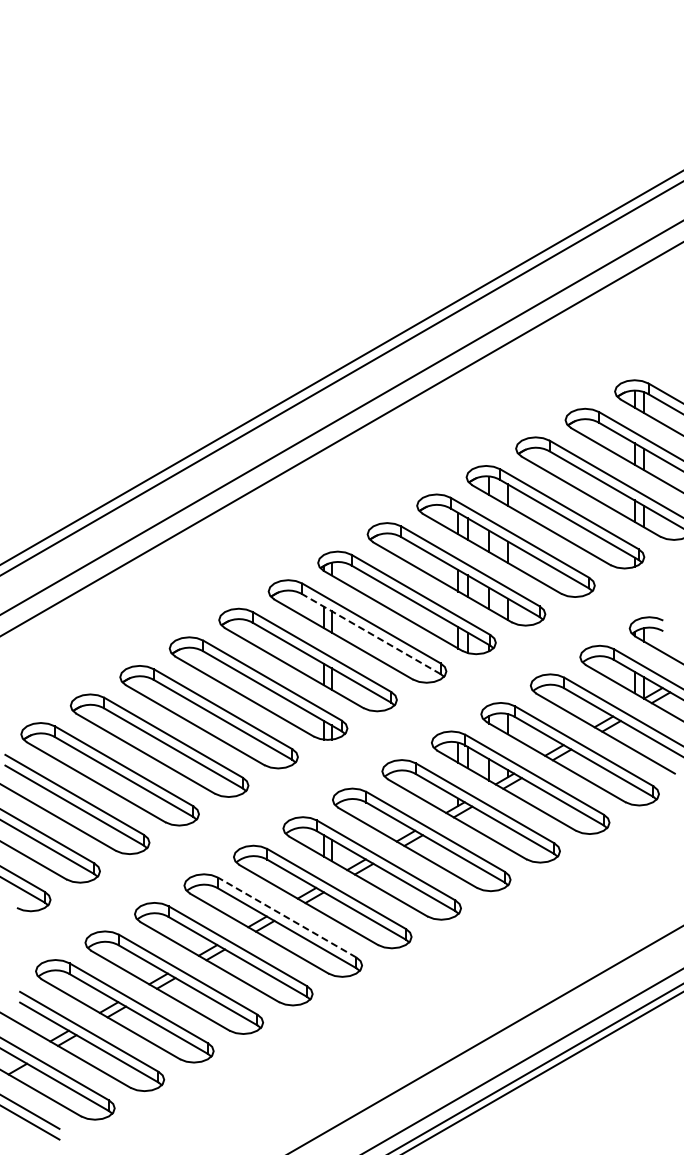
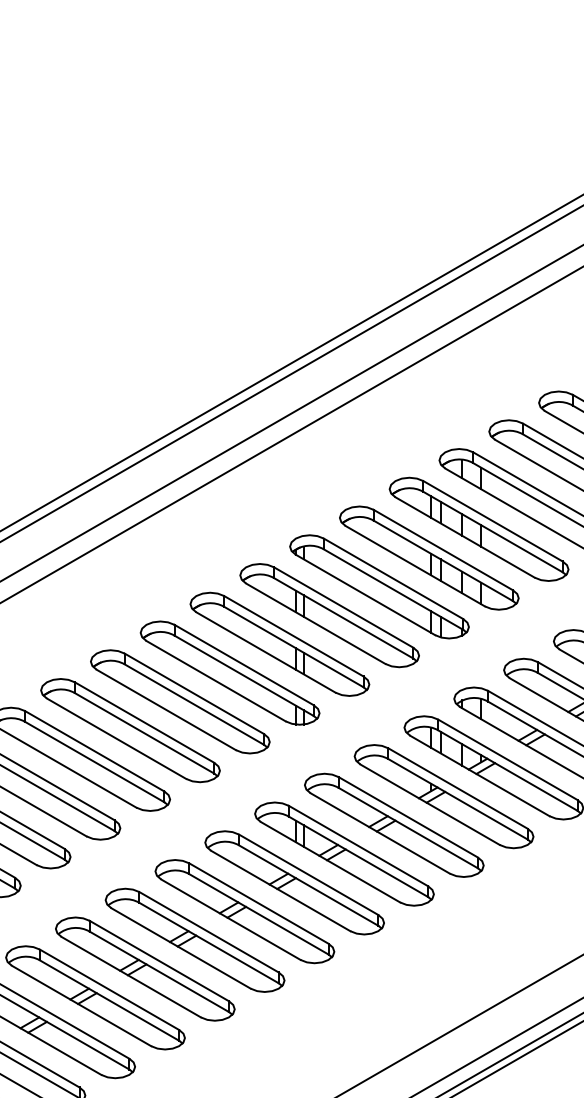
line: (371, 634) -> (343, 618), dashed -> solid
line: (287, 917) -> (259, 903), dashed -> solid

